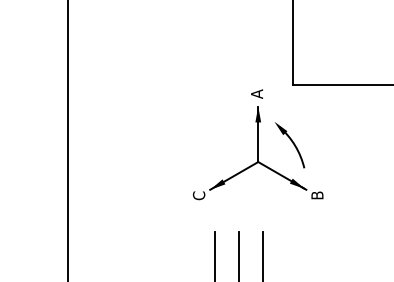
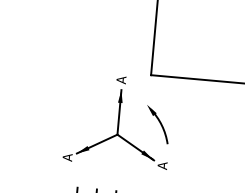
part: (290, 145) -> (158, 124), moved
text: (198, 195) -> (67, 157), C -> A
text: (317, 195) -> (162, 165), B -> A

